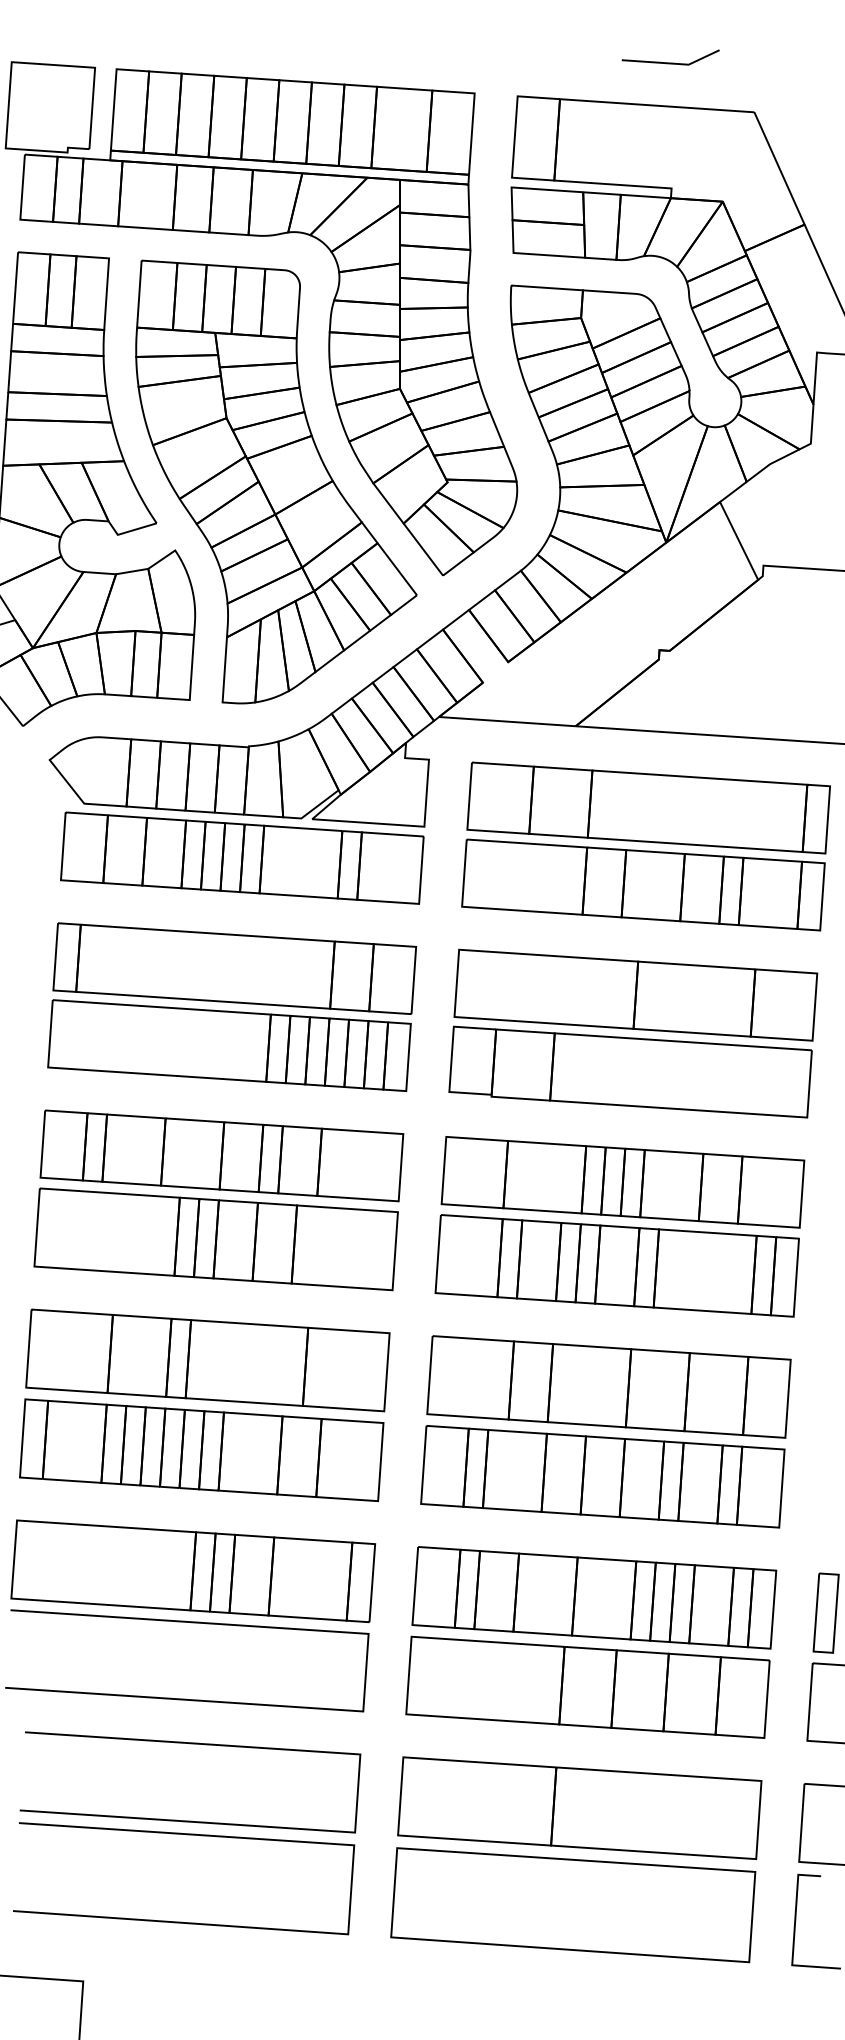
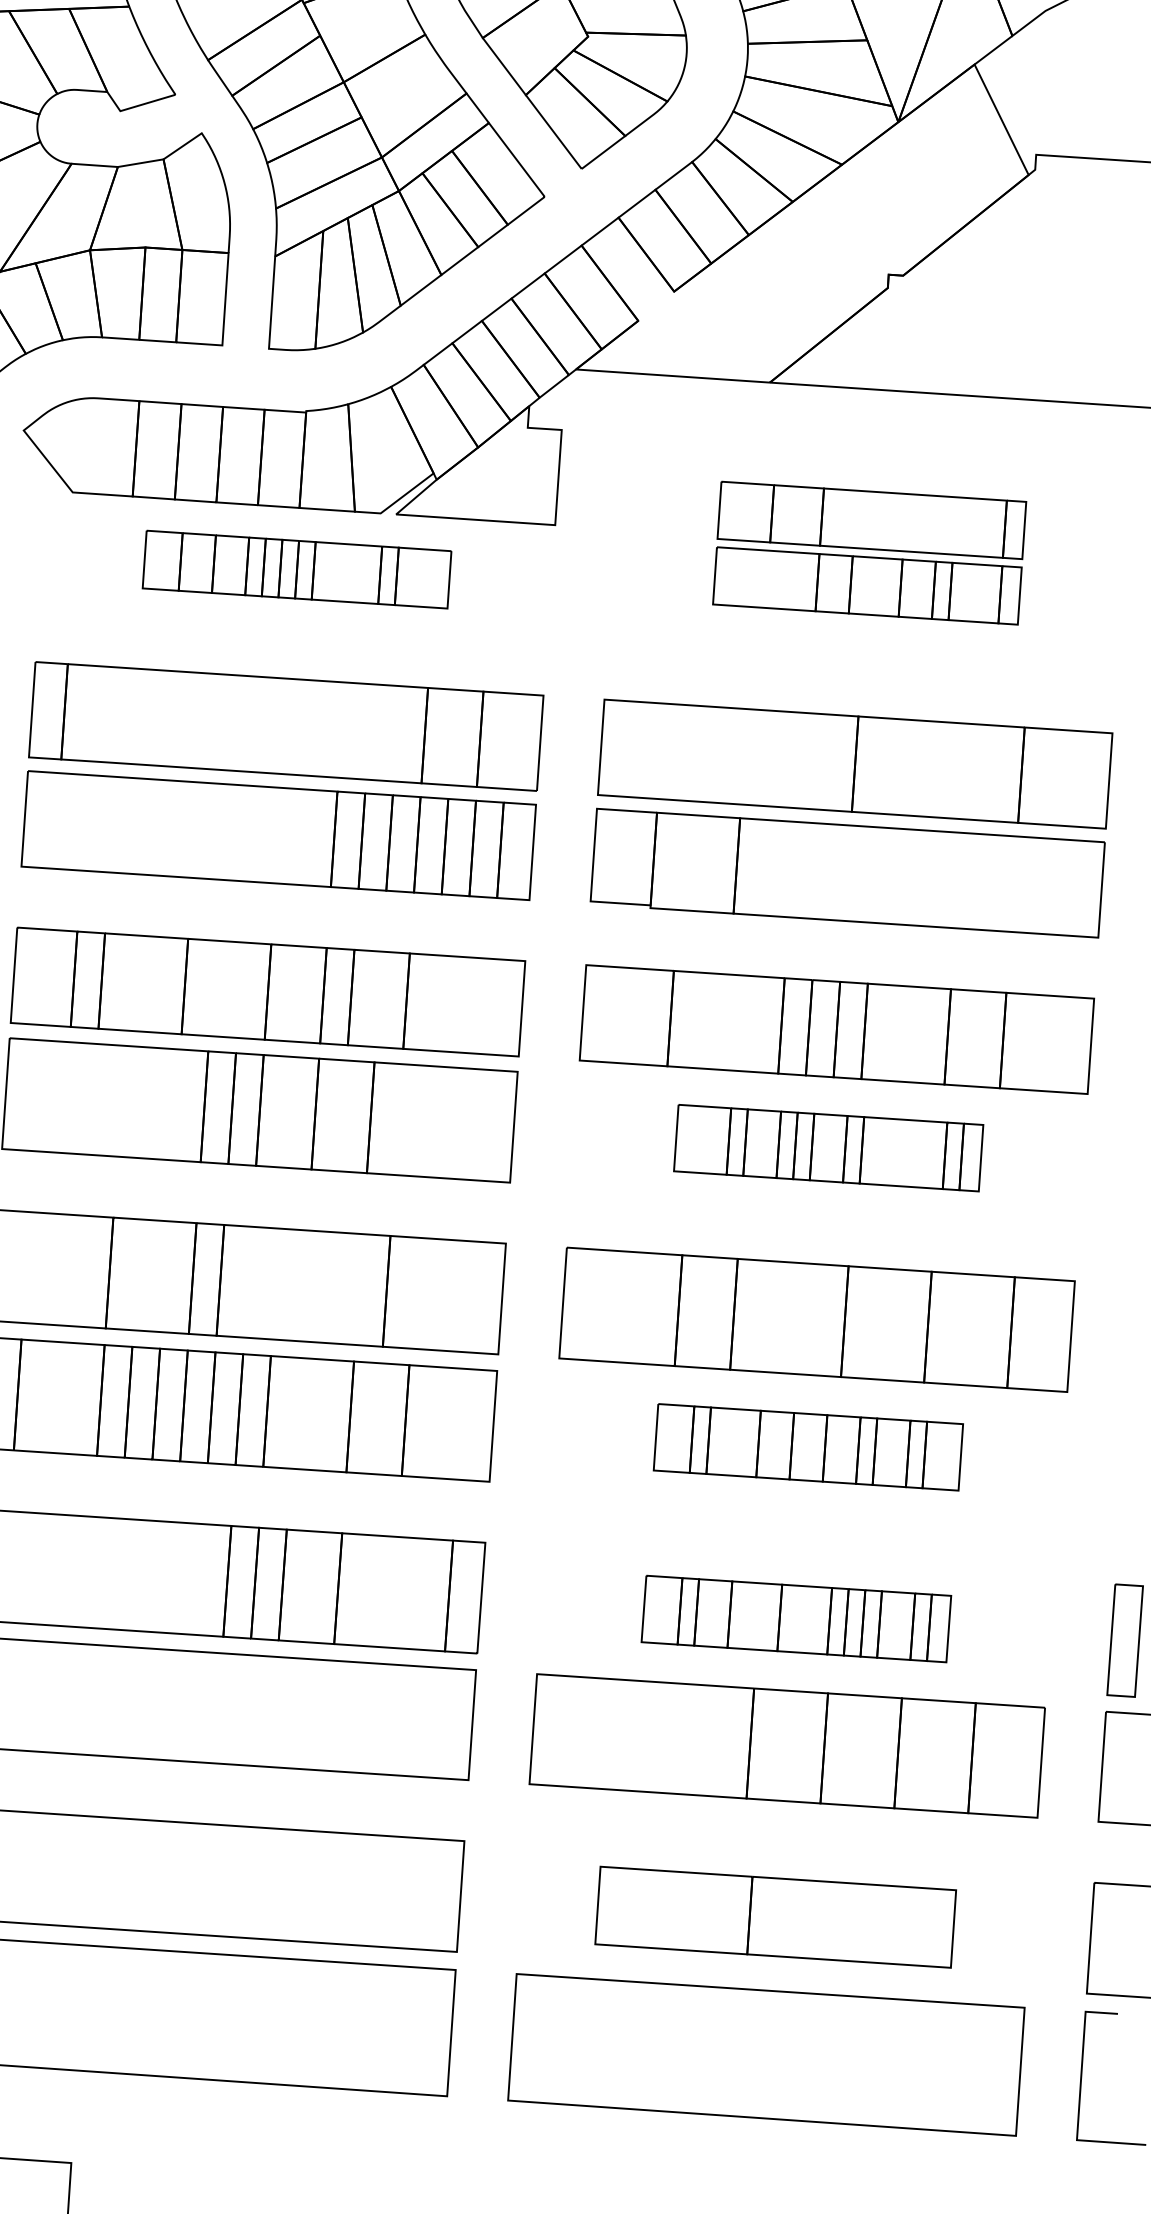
part: (645, 846) -> (868, 553), size x0.6
part: (242, 857) -> (297, 568), size x0.6
part: (616, 1265) -> (827, 1147), size x0.6
part: (602, 1476) -> (807, 1446), size x0.6
part: (594, 1597) -> (796, 1618), size x0.6
part: (579, 1807) -> (775, 1916), size x0.7

